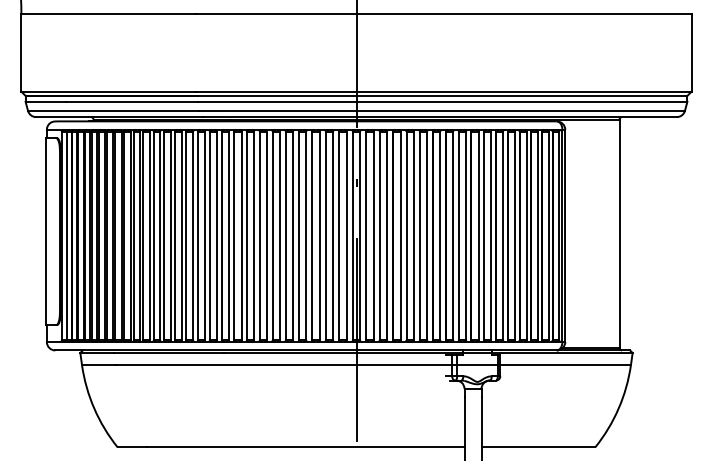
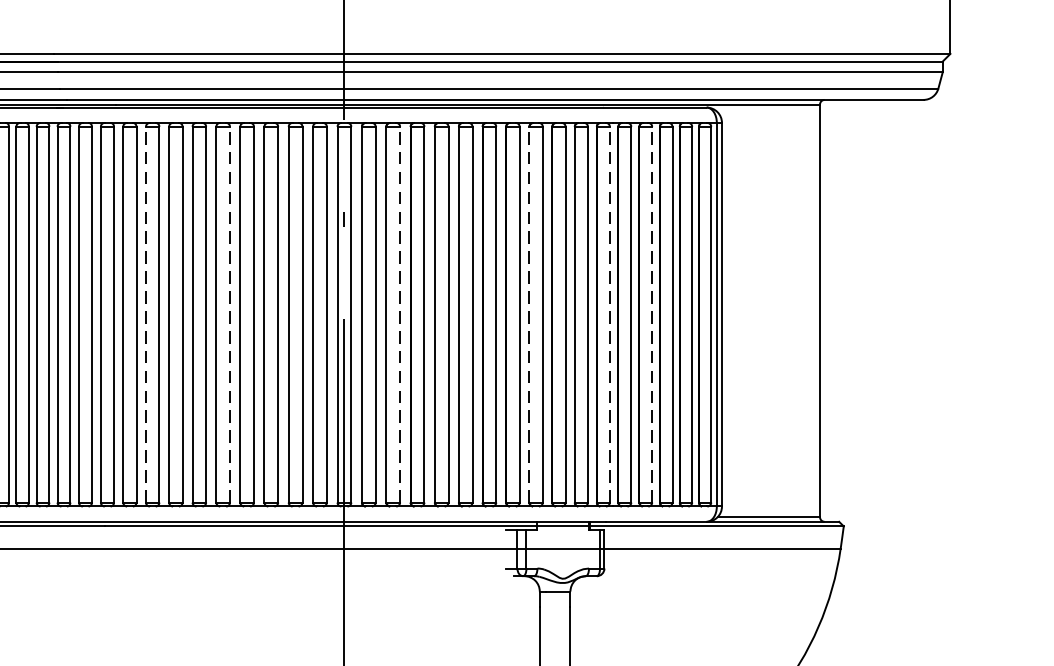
line: (246, 235) -> (145, 313), solid -> dashed
line: (293, 235) -> (230, 313), solid -> dashed
line: (387, 235) -> (400, 313), solid -> dashed
line: (458, 235) -> (528, 313), solid -> dashed
line: (503, 235) -> (610, 313), solid -> dashed
line: (526, 235) -> (651, 313), solid -> dashed

